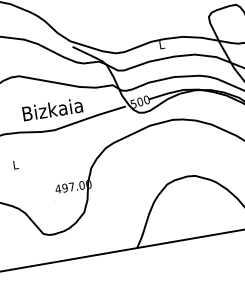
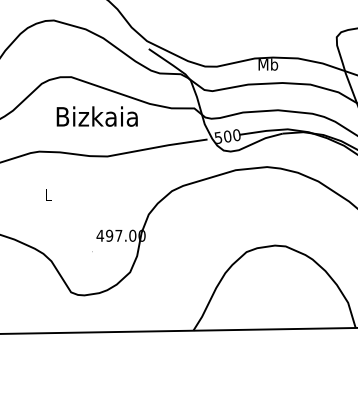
text: (161, 44) -> (268, 64), L -> Mb
text: (52, 109) -> (96, 116), moved

